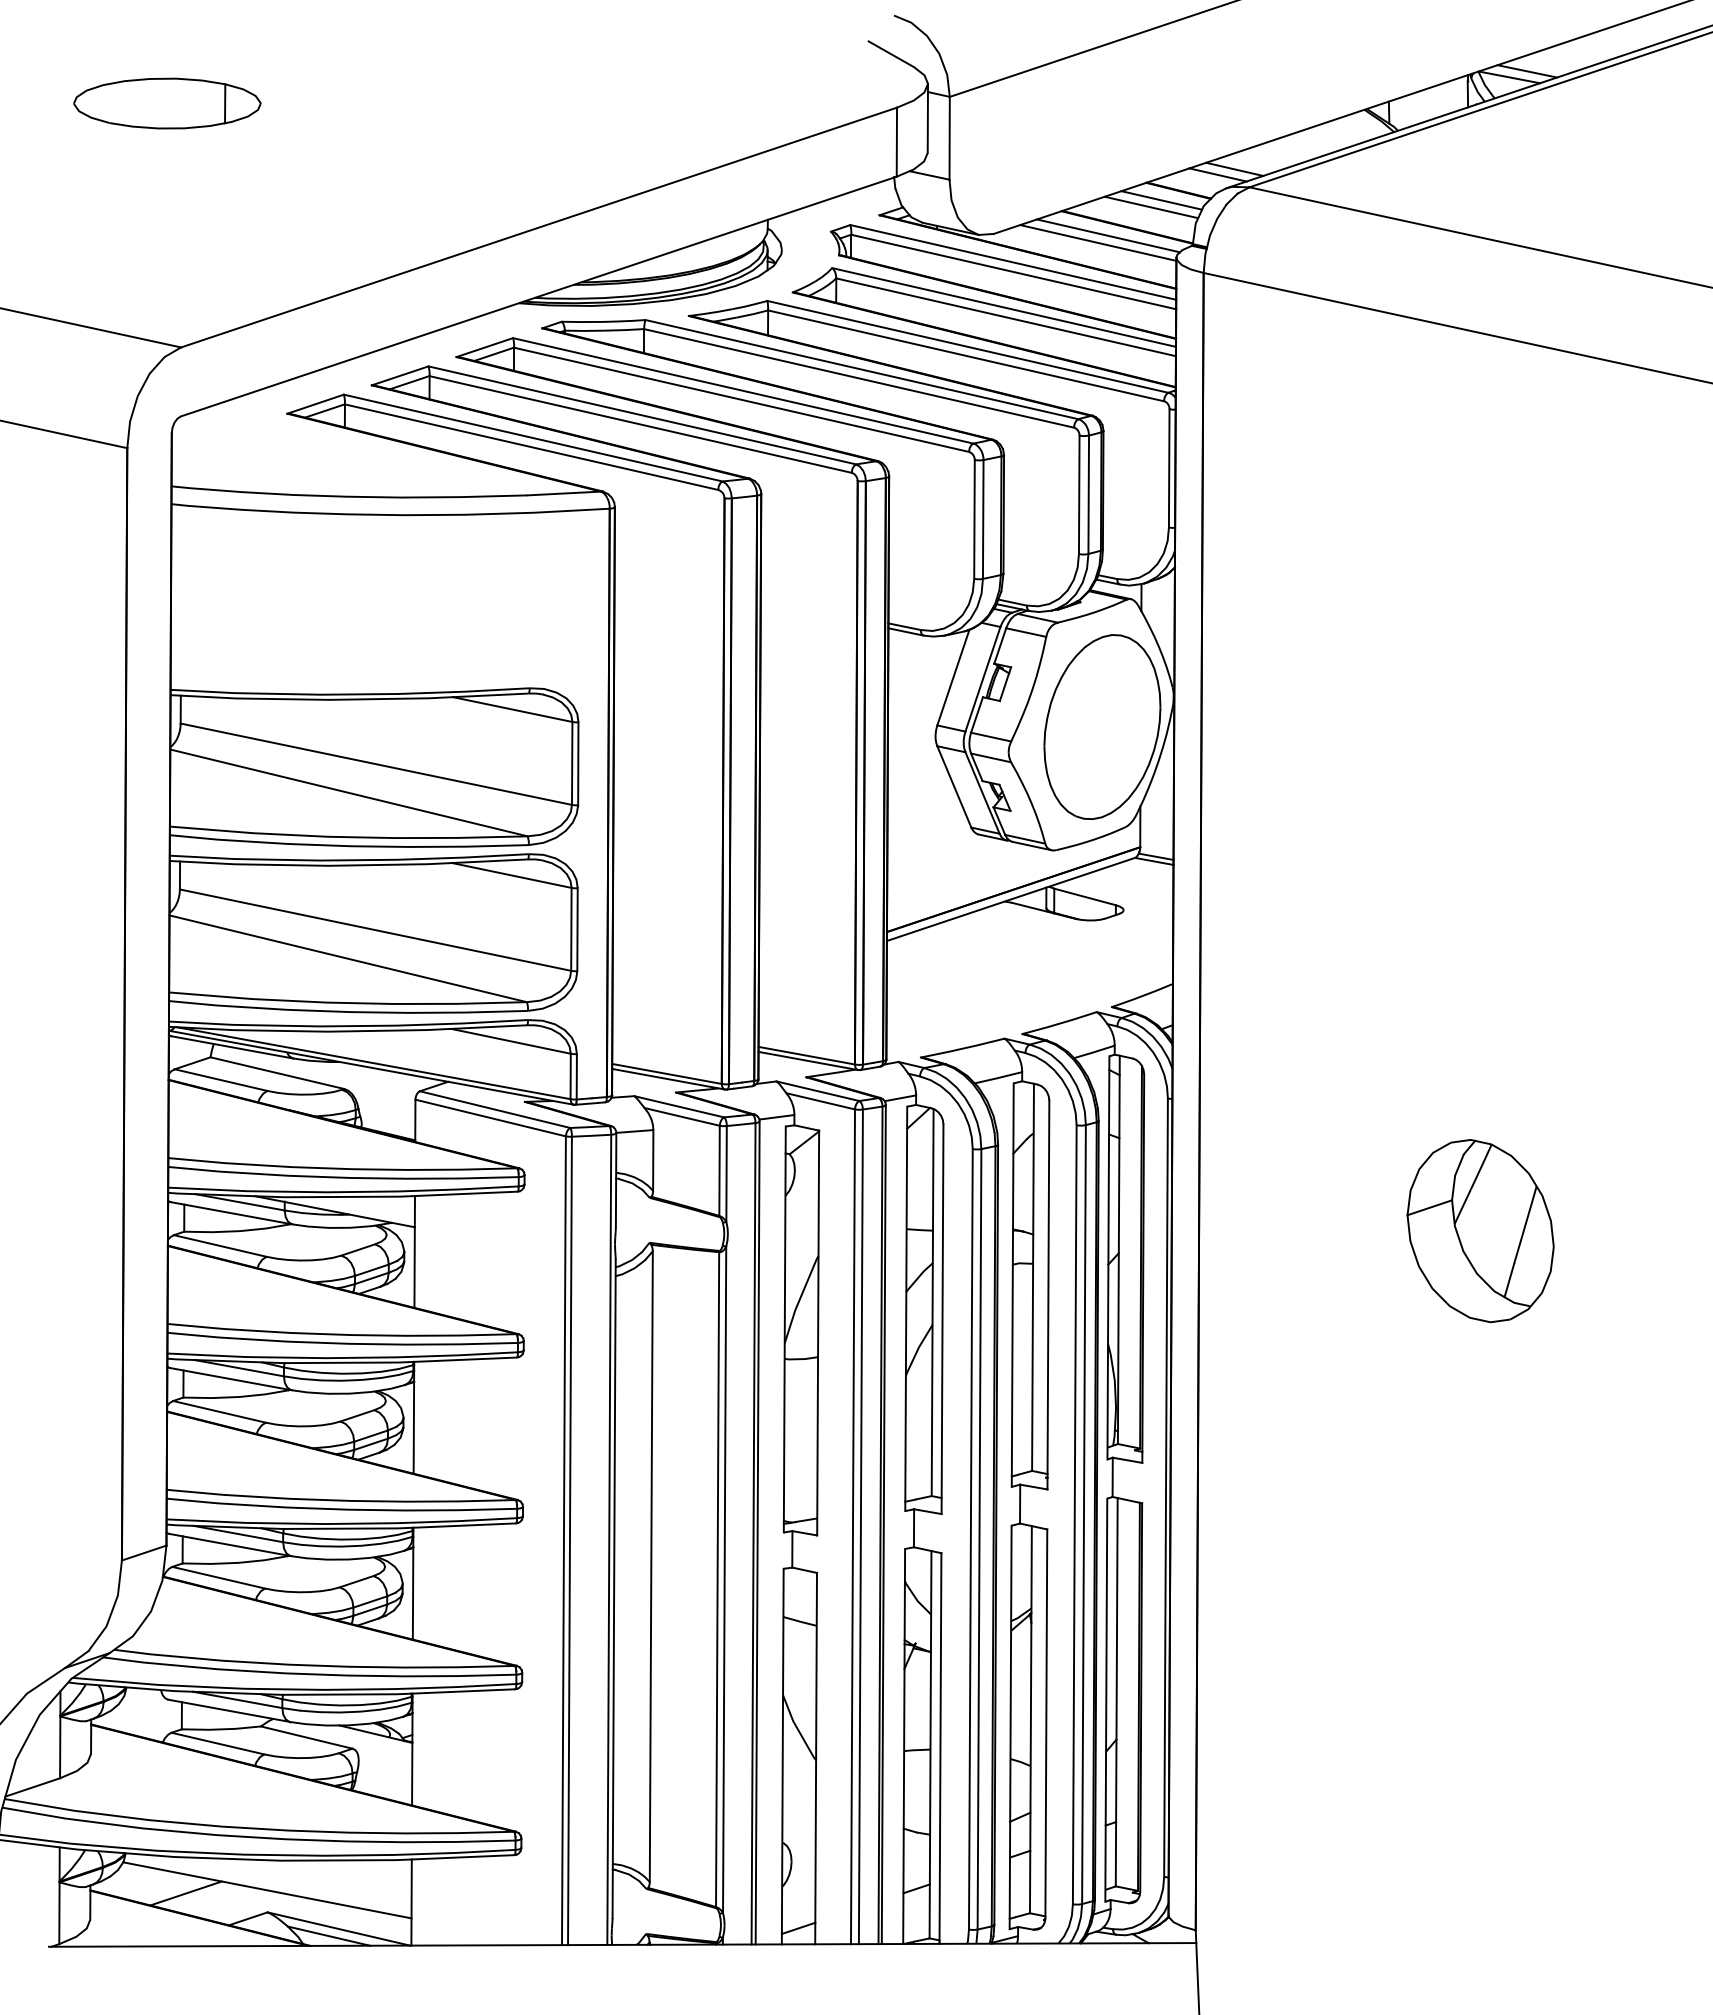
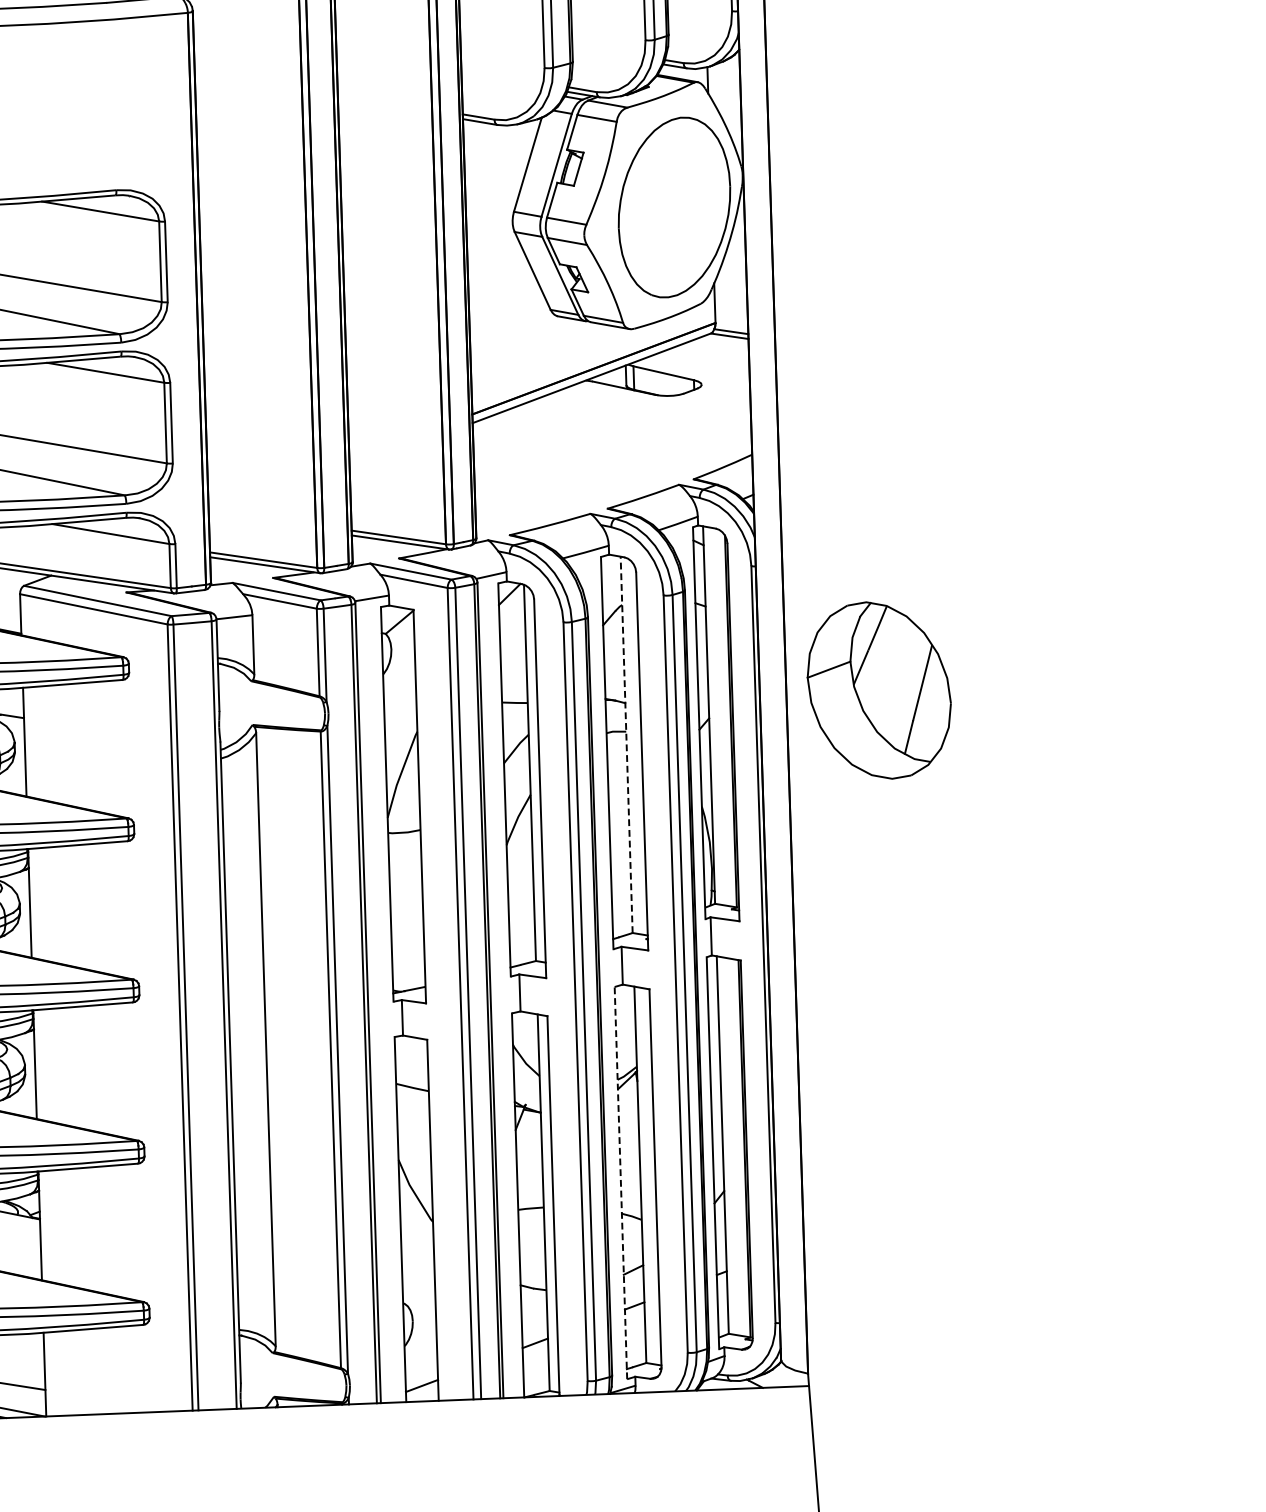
part: (1480, 1231) -> (879, 690), moved
line: (1033, 1277) -> (627, 744), solid -> dashed
line: (1010, 1727) -> (620, 1183), solid -> dashed

